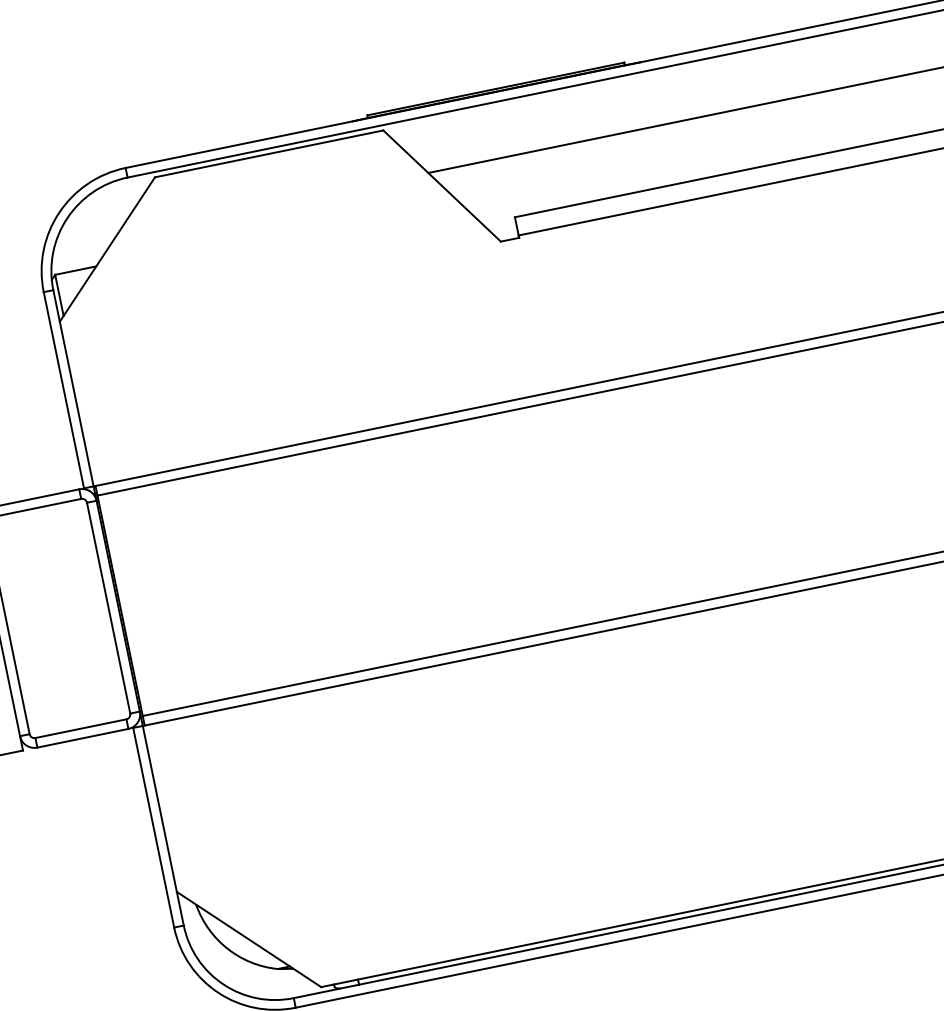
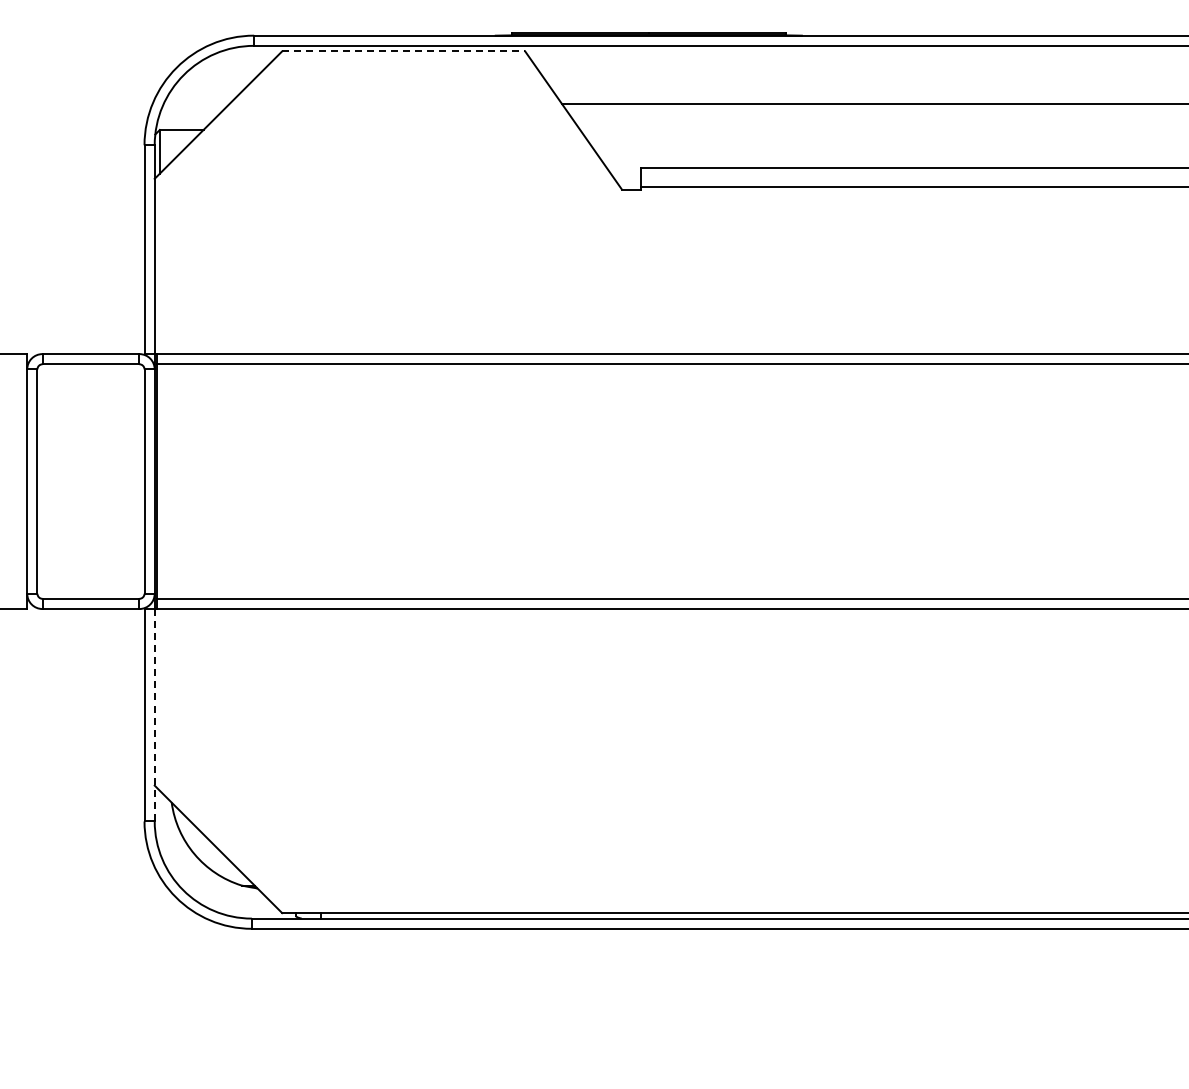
line: (269, 153) -> (404, 51), solid -> dashed
line: (162, 825) -> (154, 714), solid -> dashed

